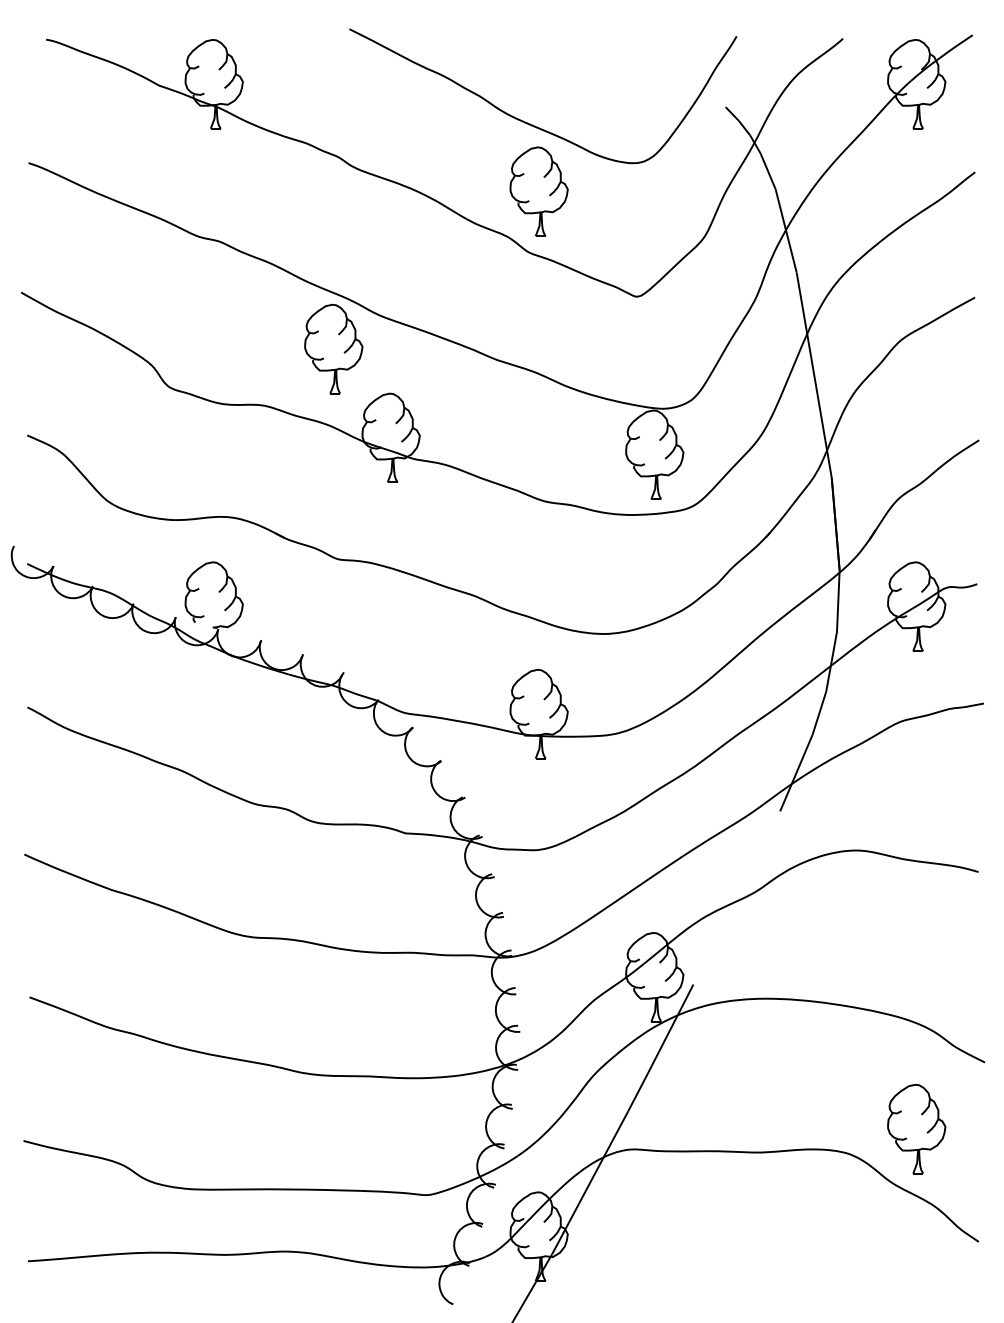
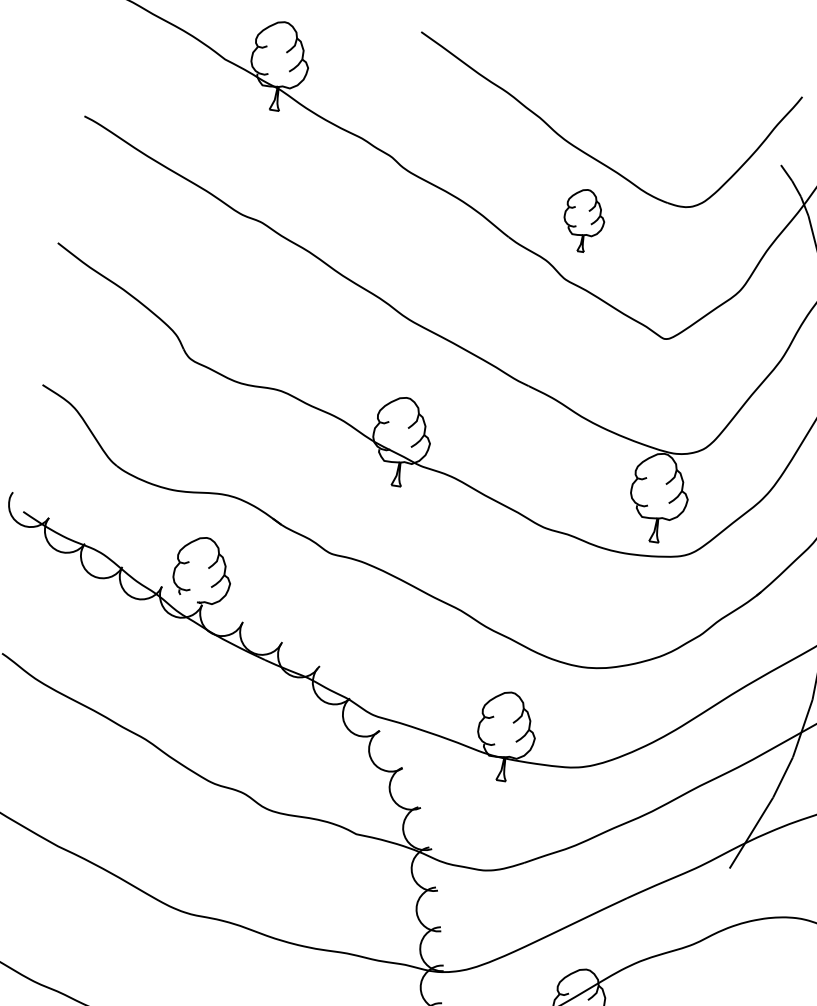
part: (538, 191) -> (583, 220), size x0.7
part: (333, 348) -> (357, 344), removed

